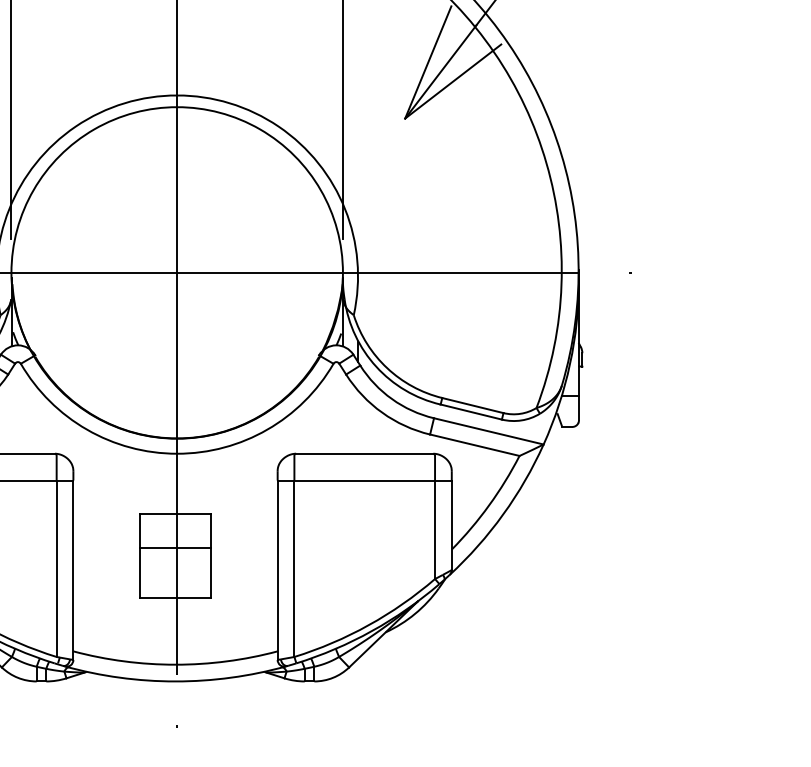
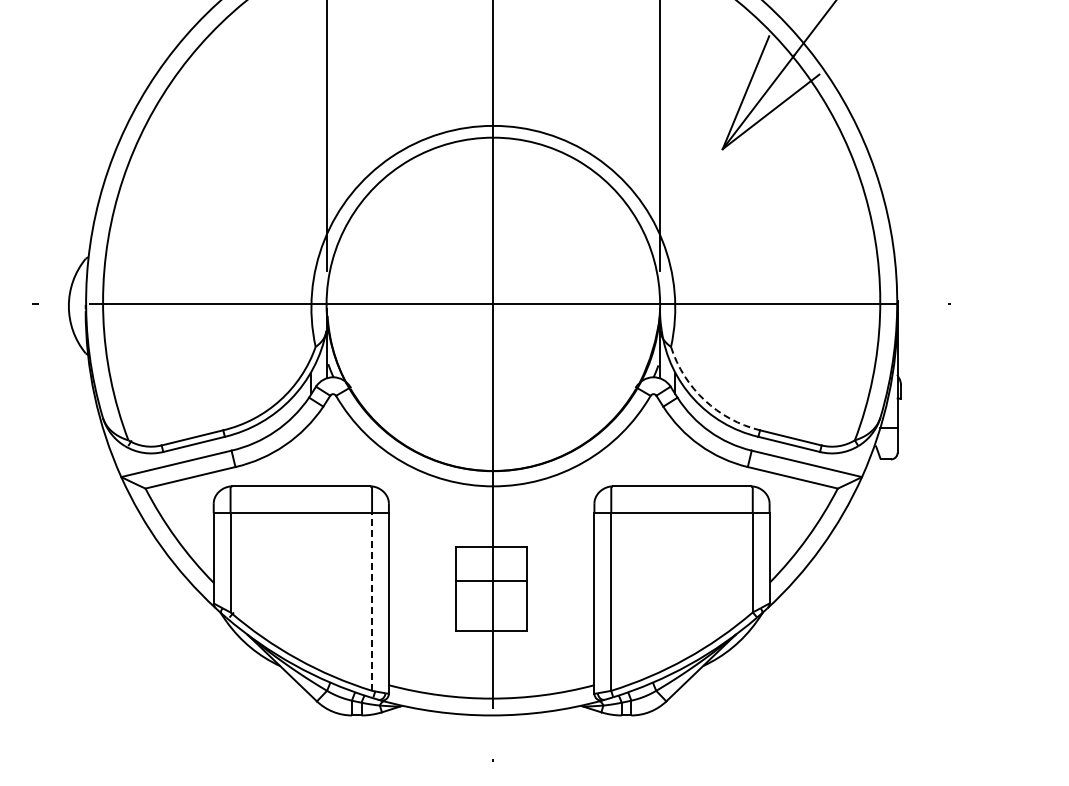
arc: (387, 368) -> (704, 400), solid -> dashed
line: (57, 569) -> (372, 602), solid -> dashed

